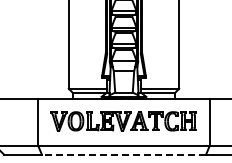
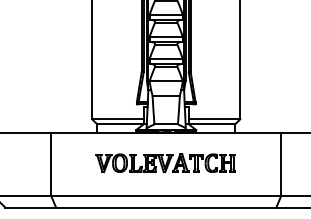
part: (123, 121) -> (165, 163), size x0.71
line: (123, 154) -> (165, 207), dashed -> solid

